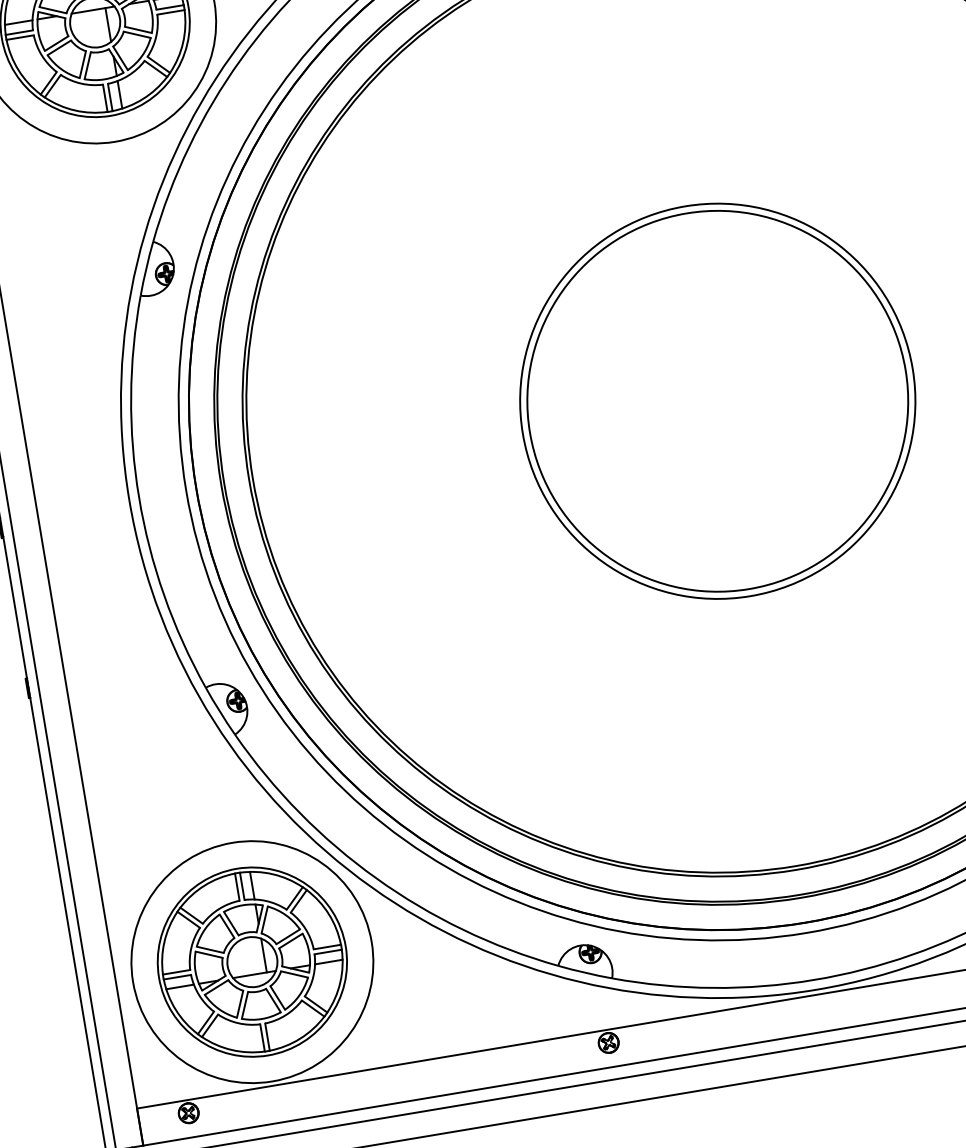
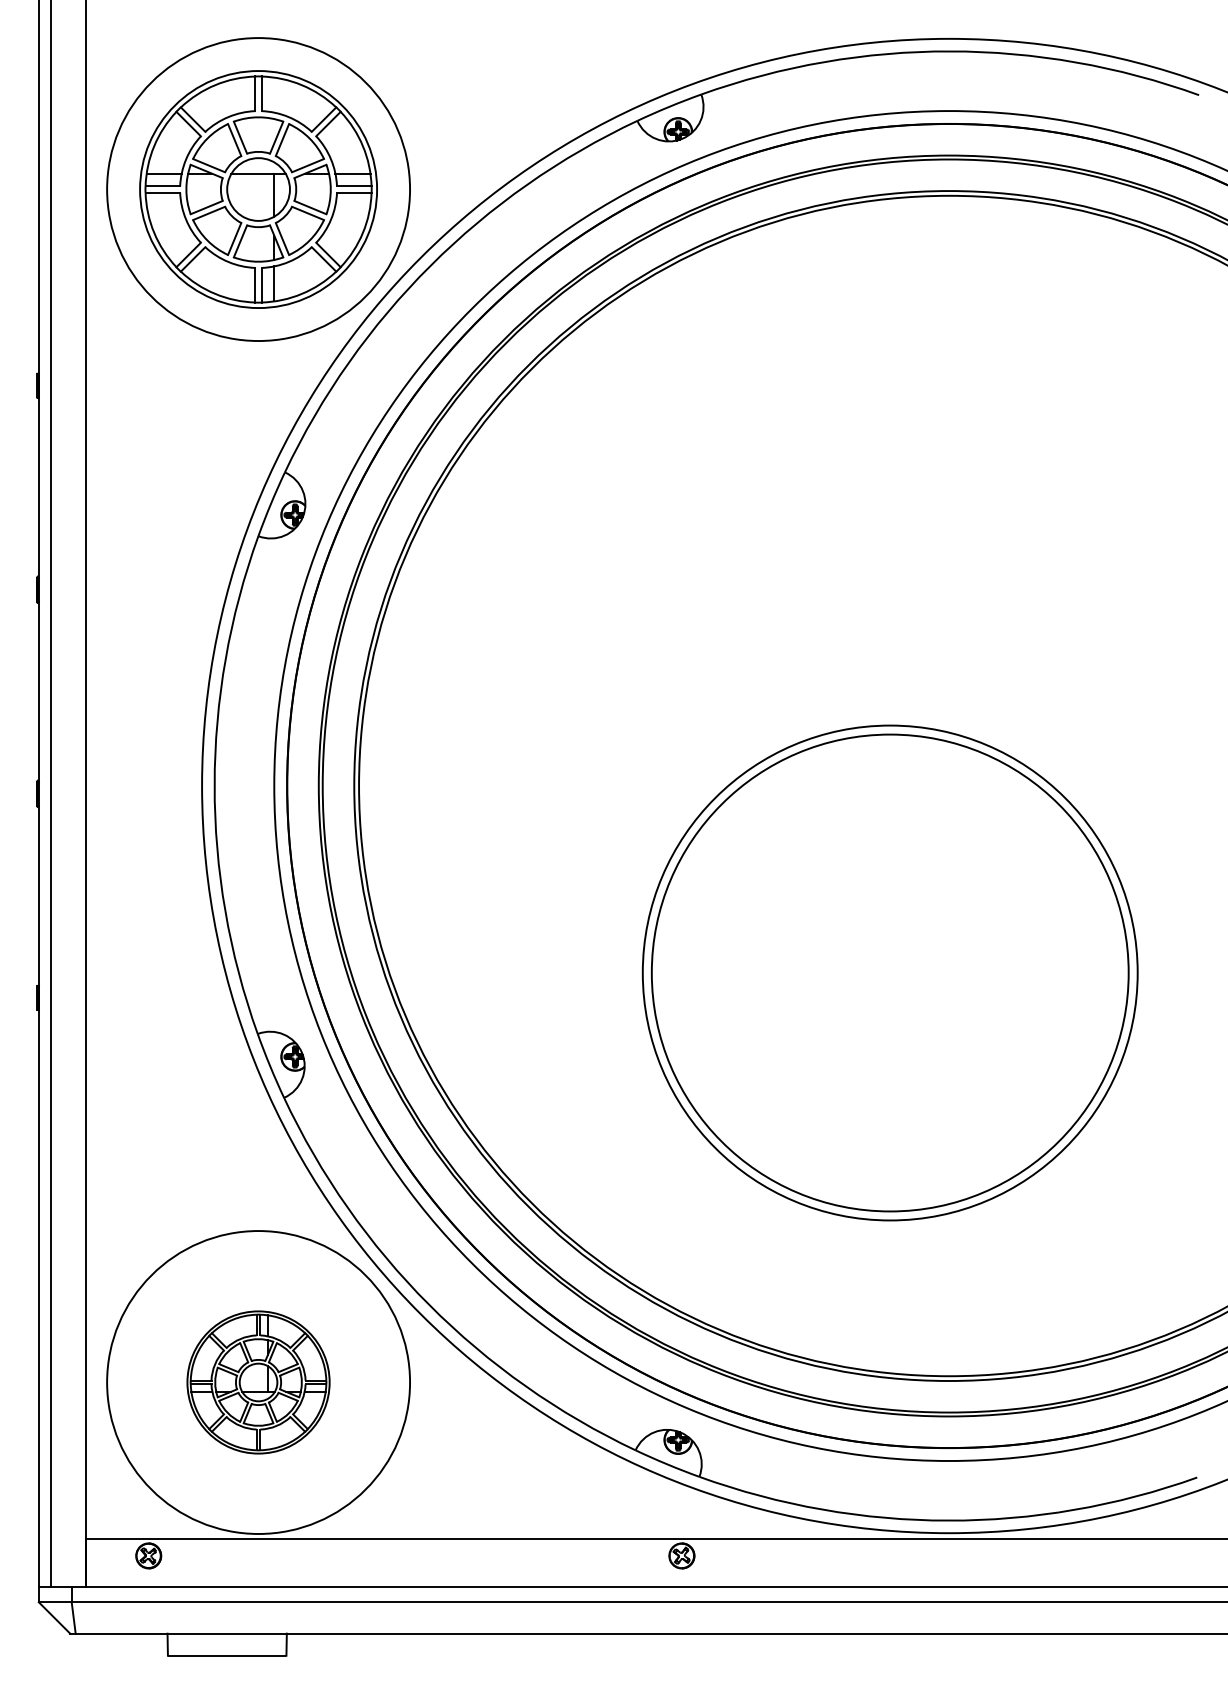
part: (717, 400) -> (889, 972), moved
part: (252, 962) -> (258, 1382), size x0.6

